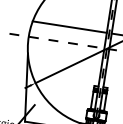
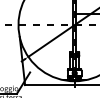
line: (68, 26) -> (45, 13), removed

